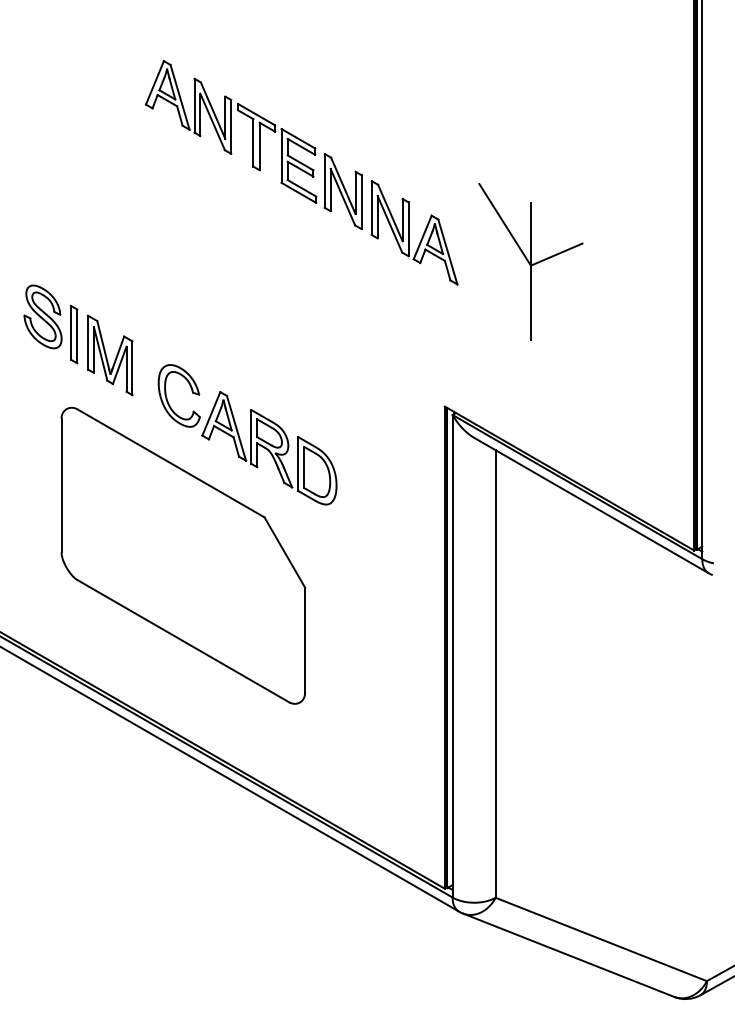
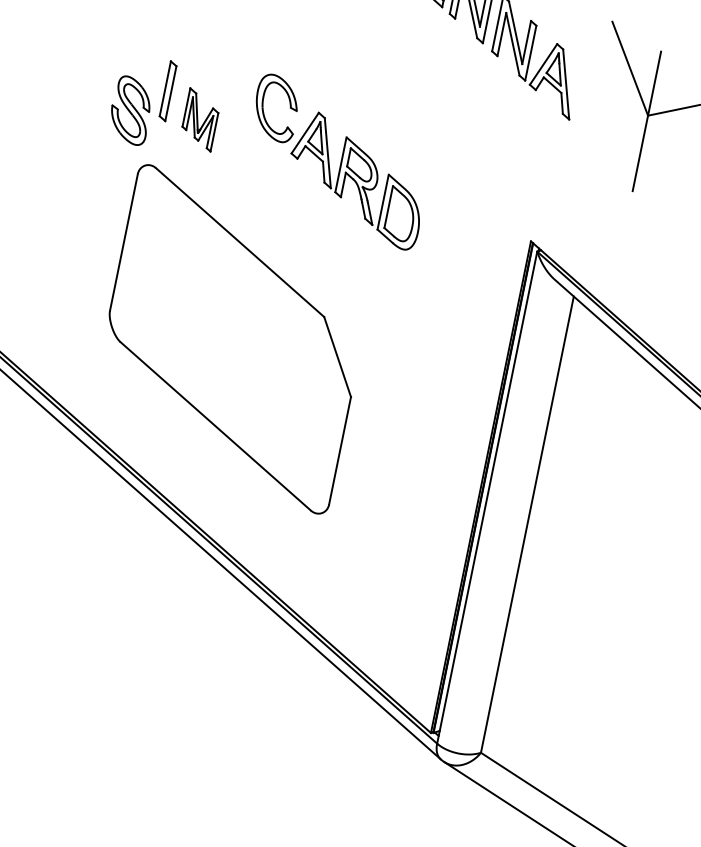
part: (42, 316) -> (130, 110), moved
part: (109, 355) -> (199, 119), size x0.7
part: (247, 434) -> (337, 161), moved

